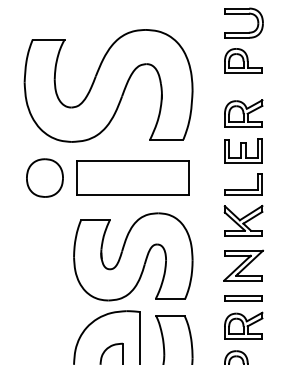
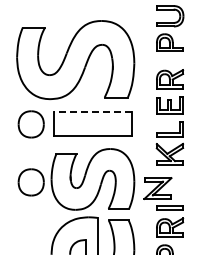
line: (132, 161) -> (92, 112), solid -> dashed
part: (43, 261) -> (30, 182), added
part: (242, 265) -> (157, 188), moved

